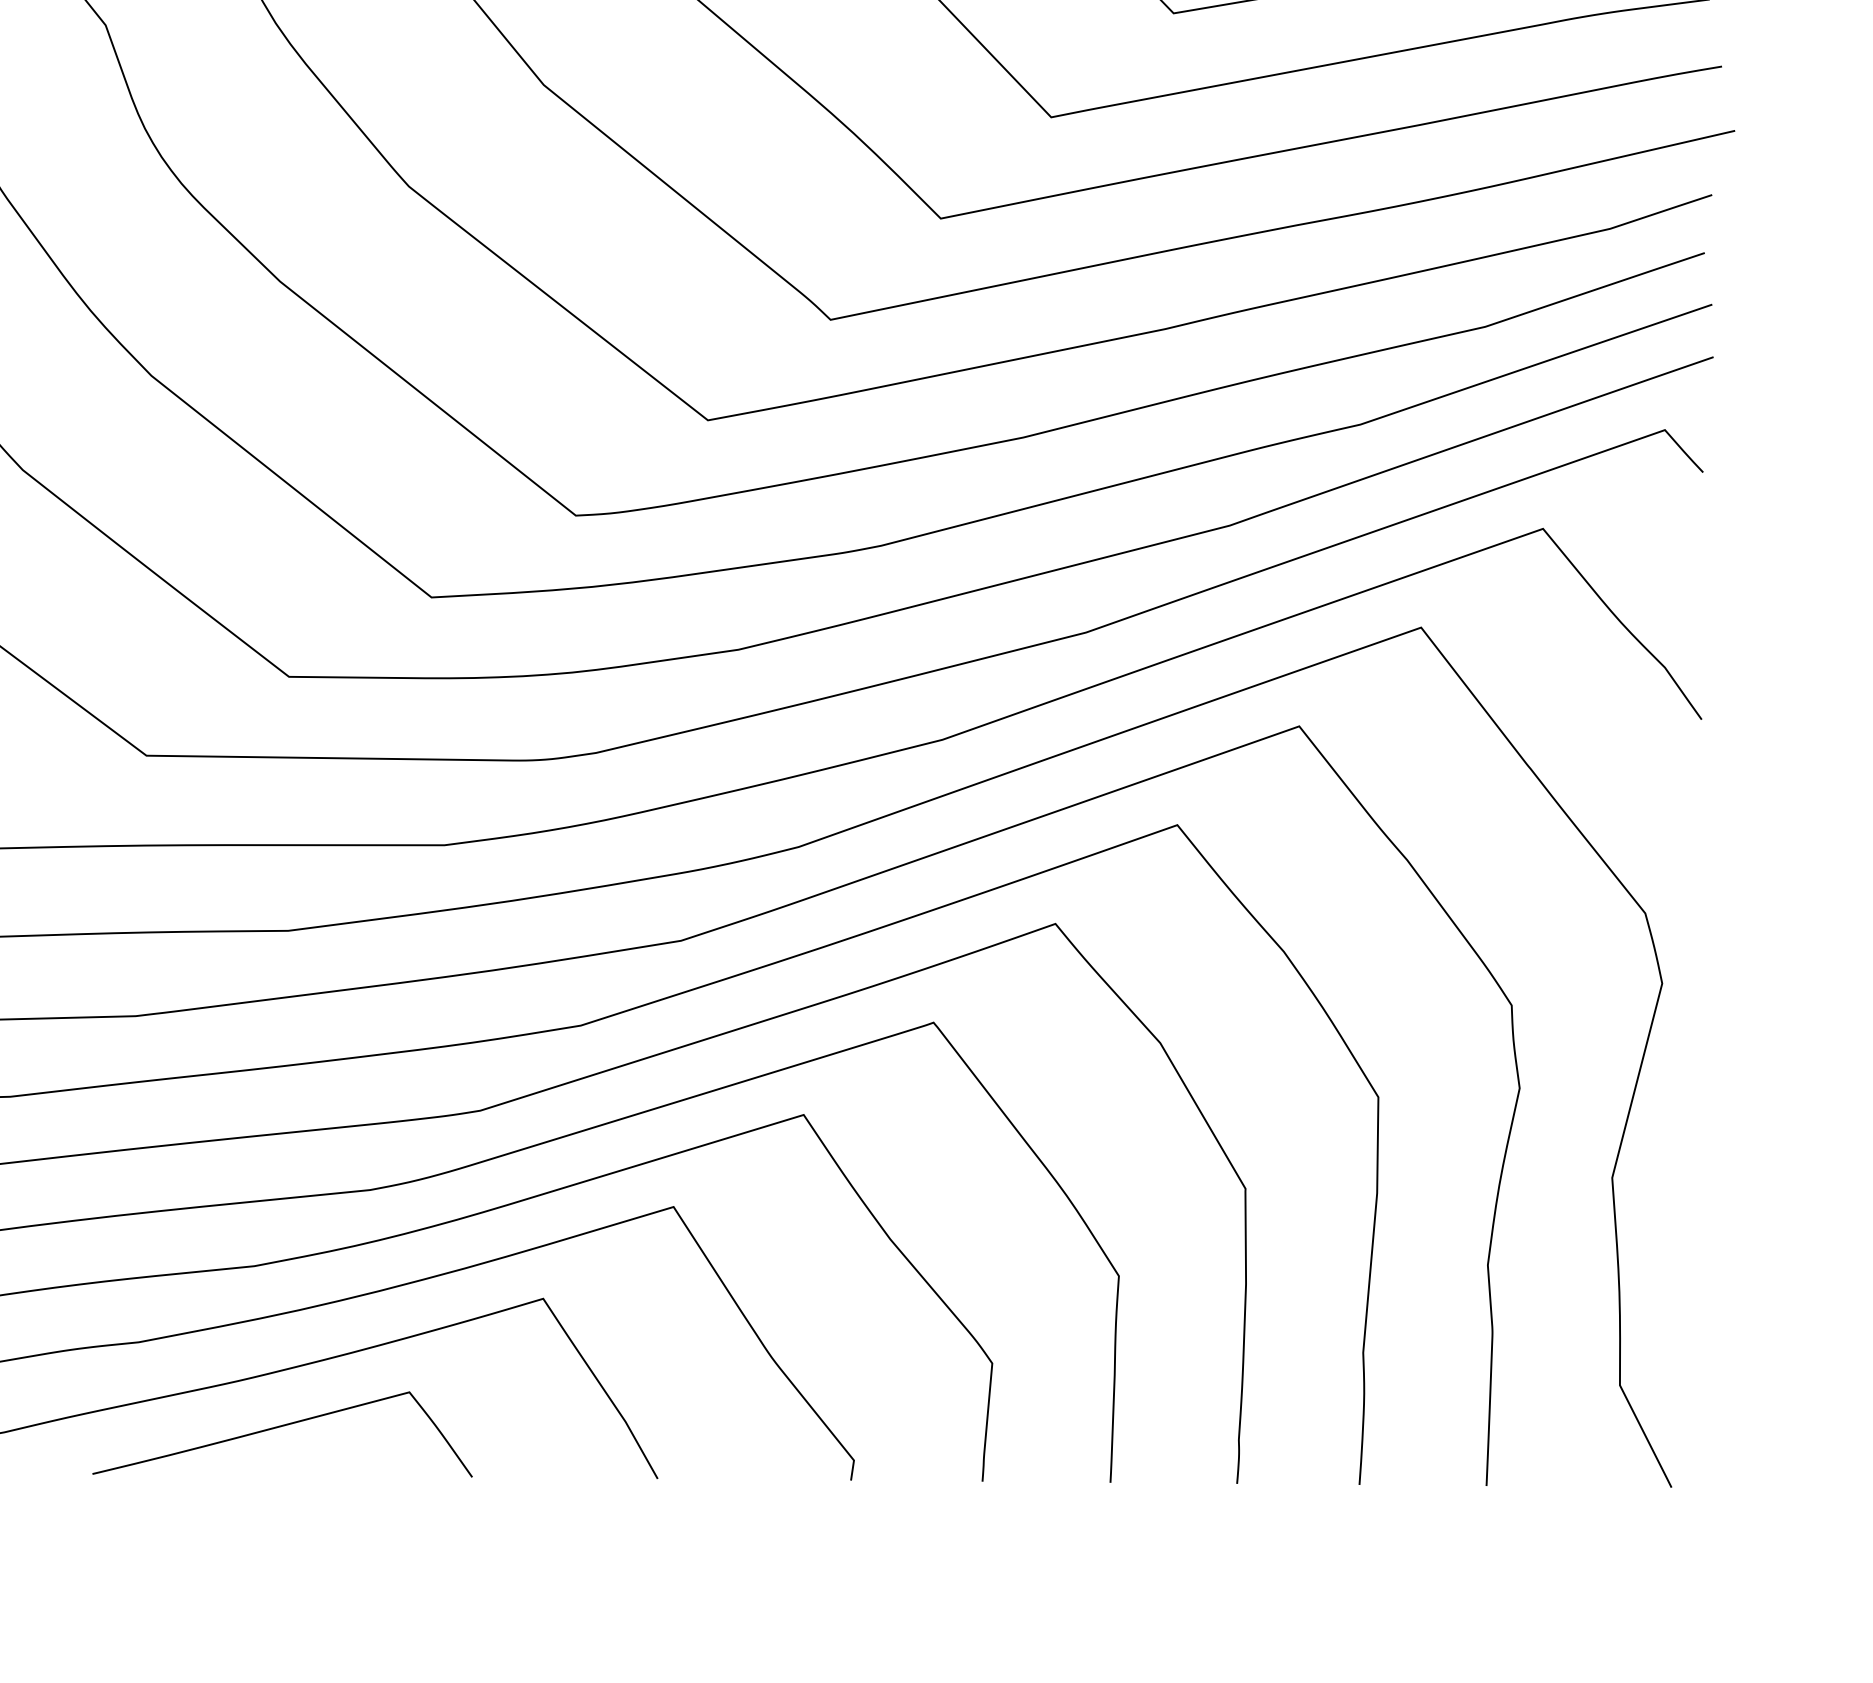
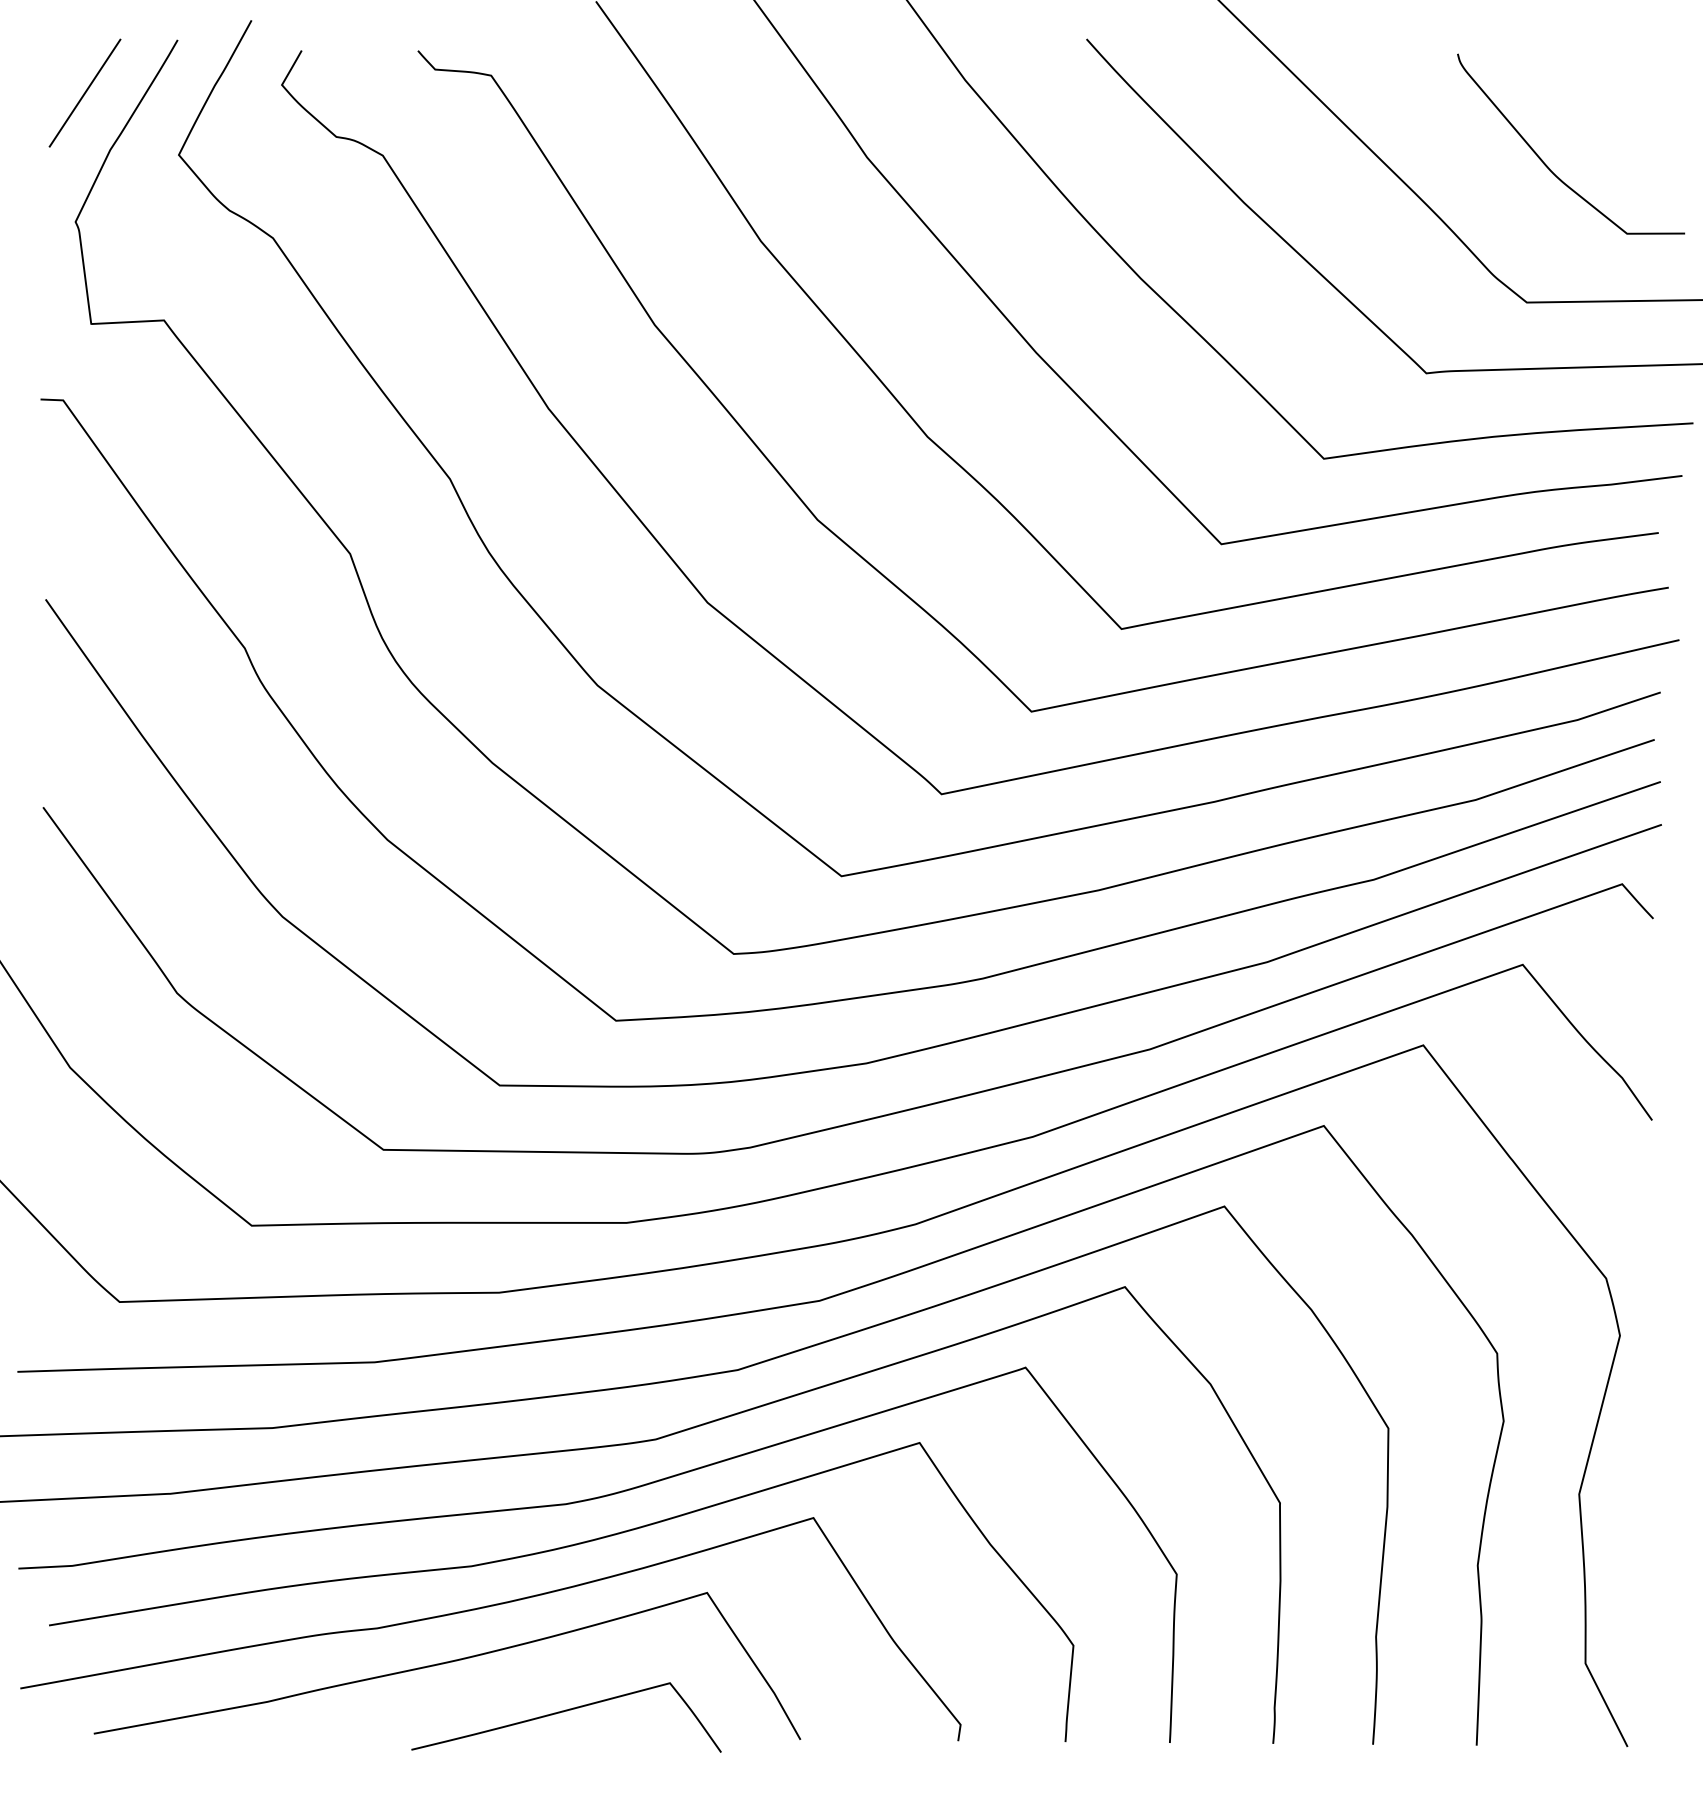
curve: (278, 1428) -> (563, 1712), moved

